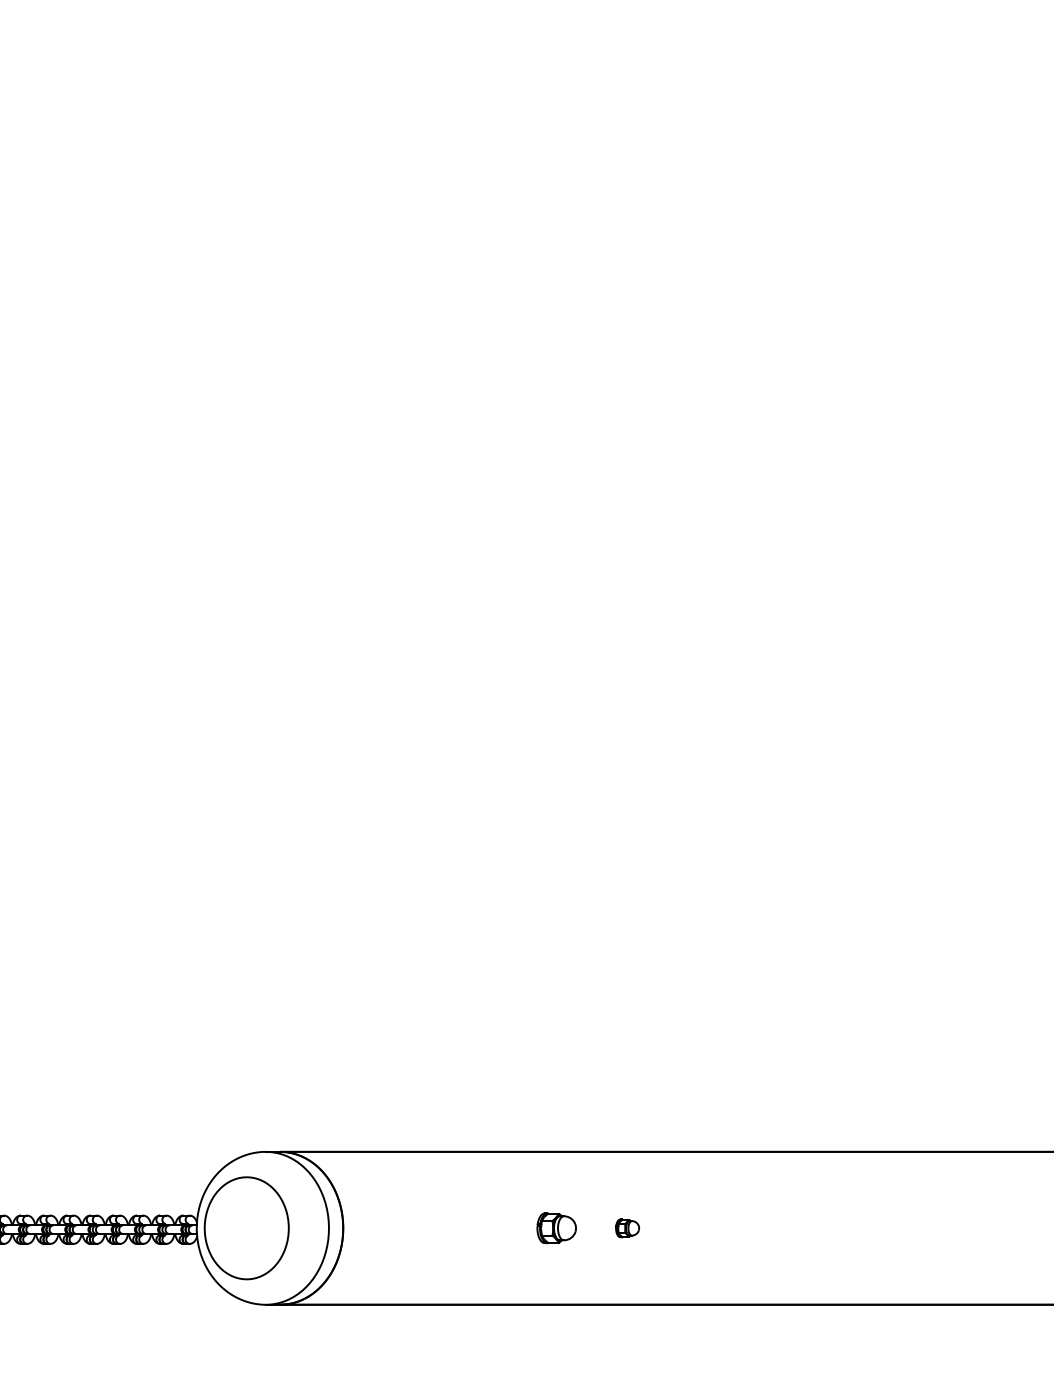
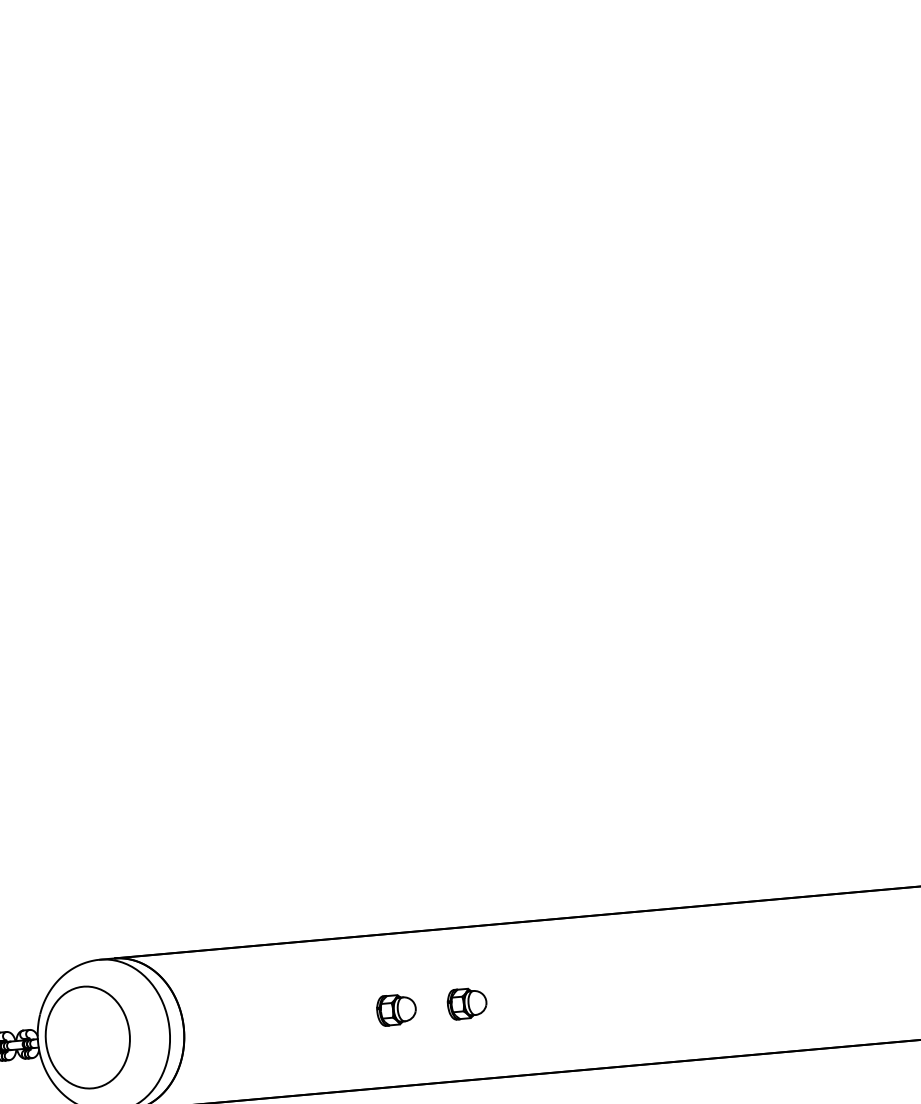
part: (627, 1228) -> (467, 1003), size x1.67

